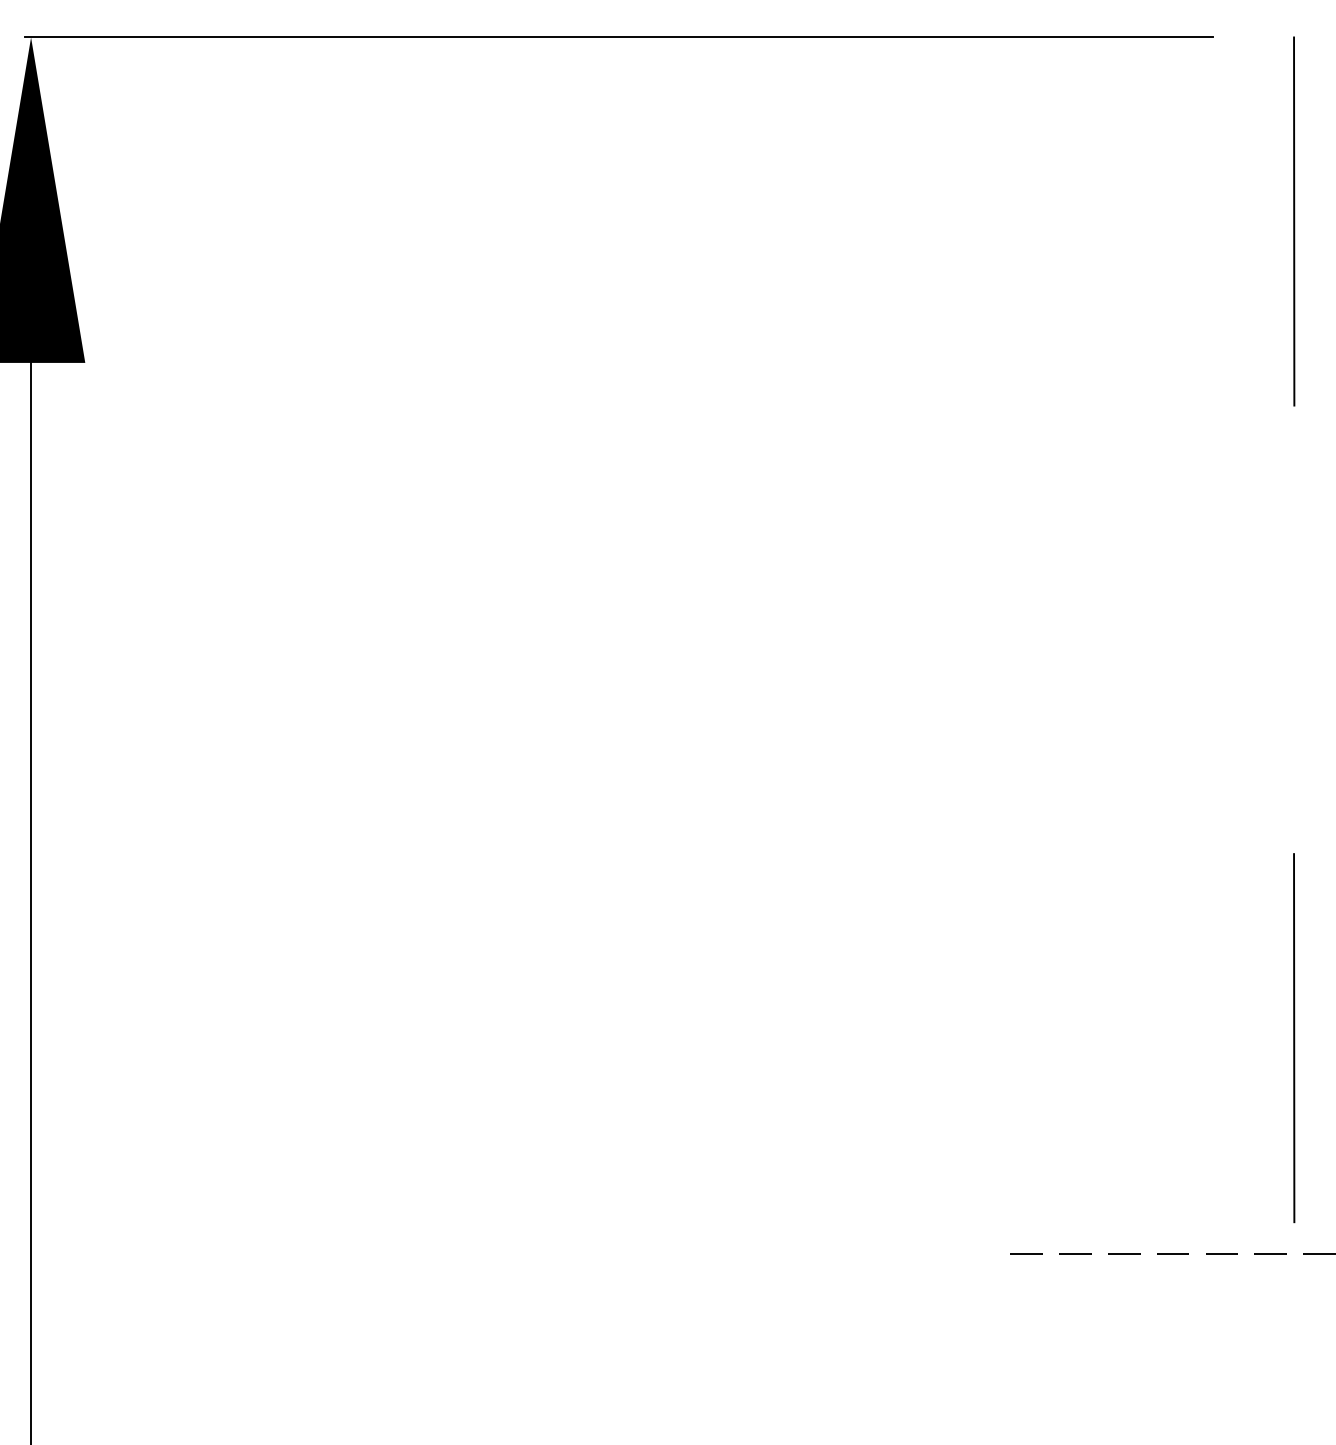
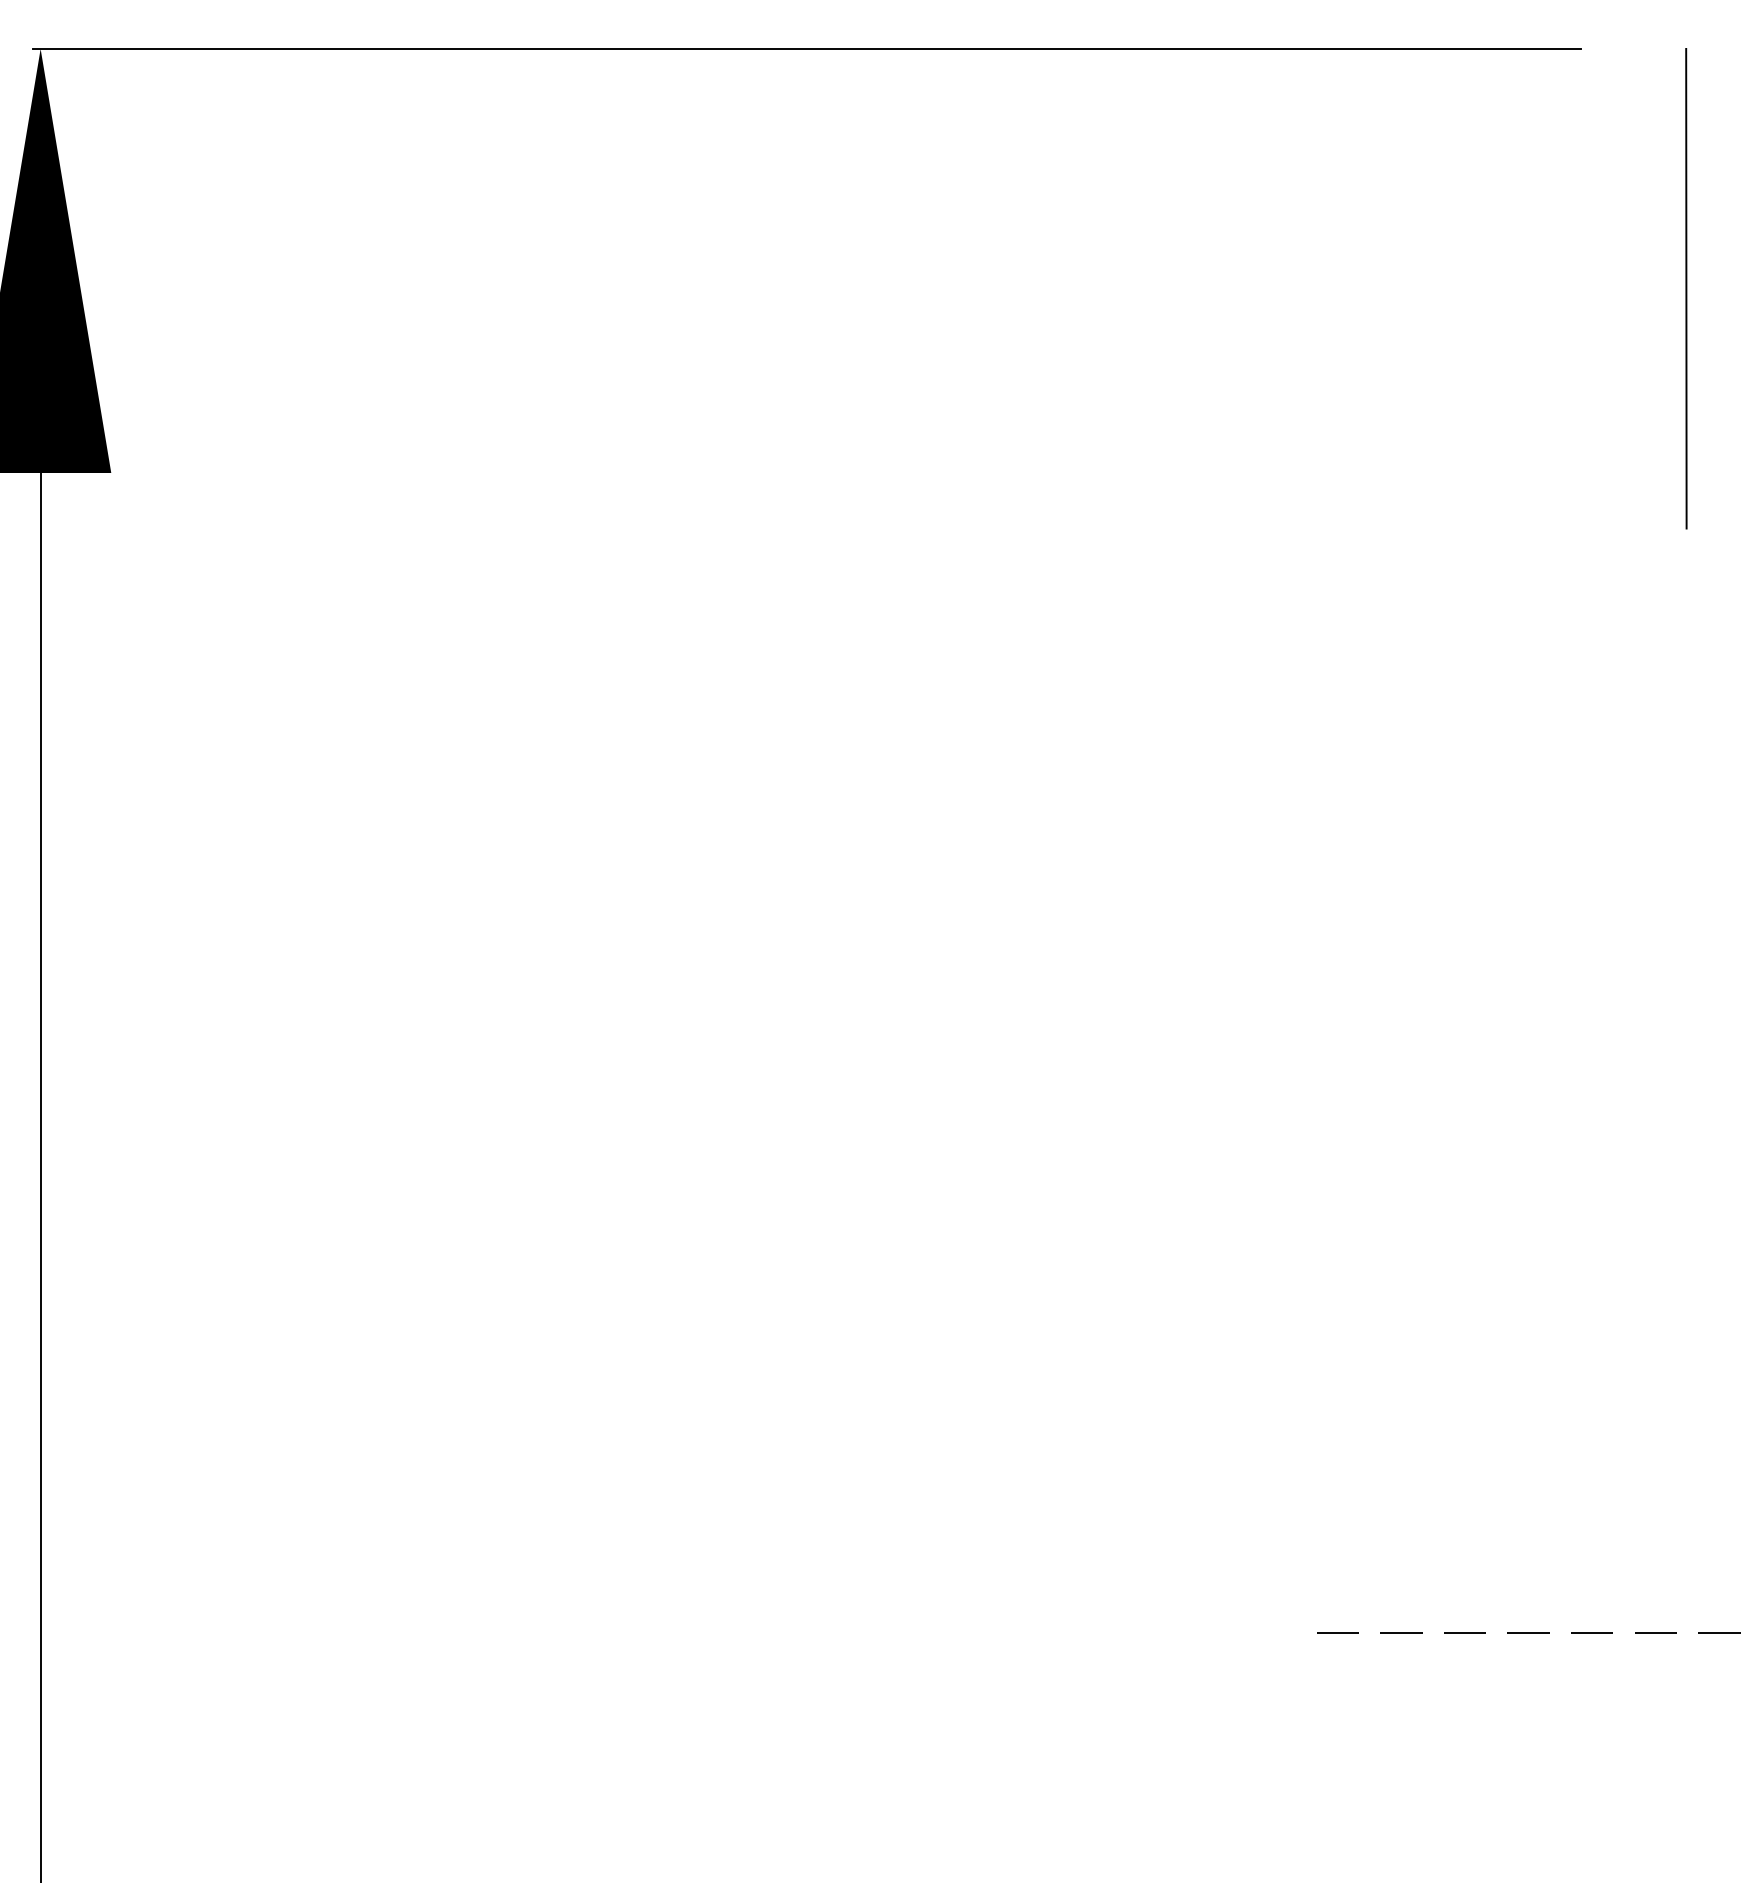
line: (1294, 1037) -> (1686, 1352), removed

